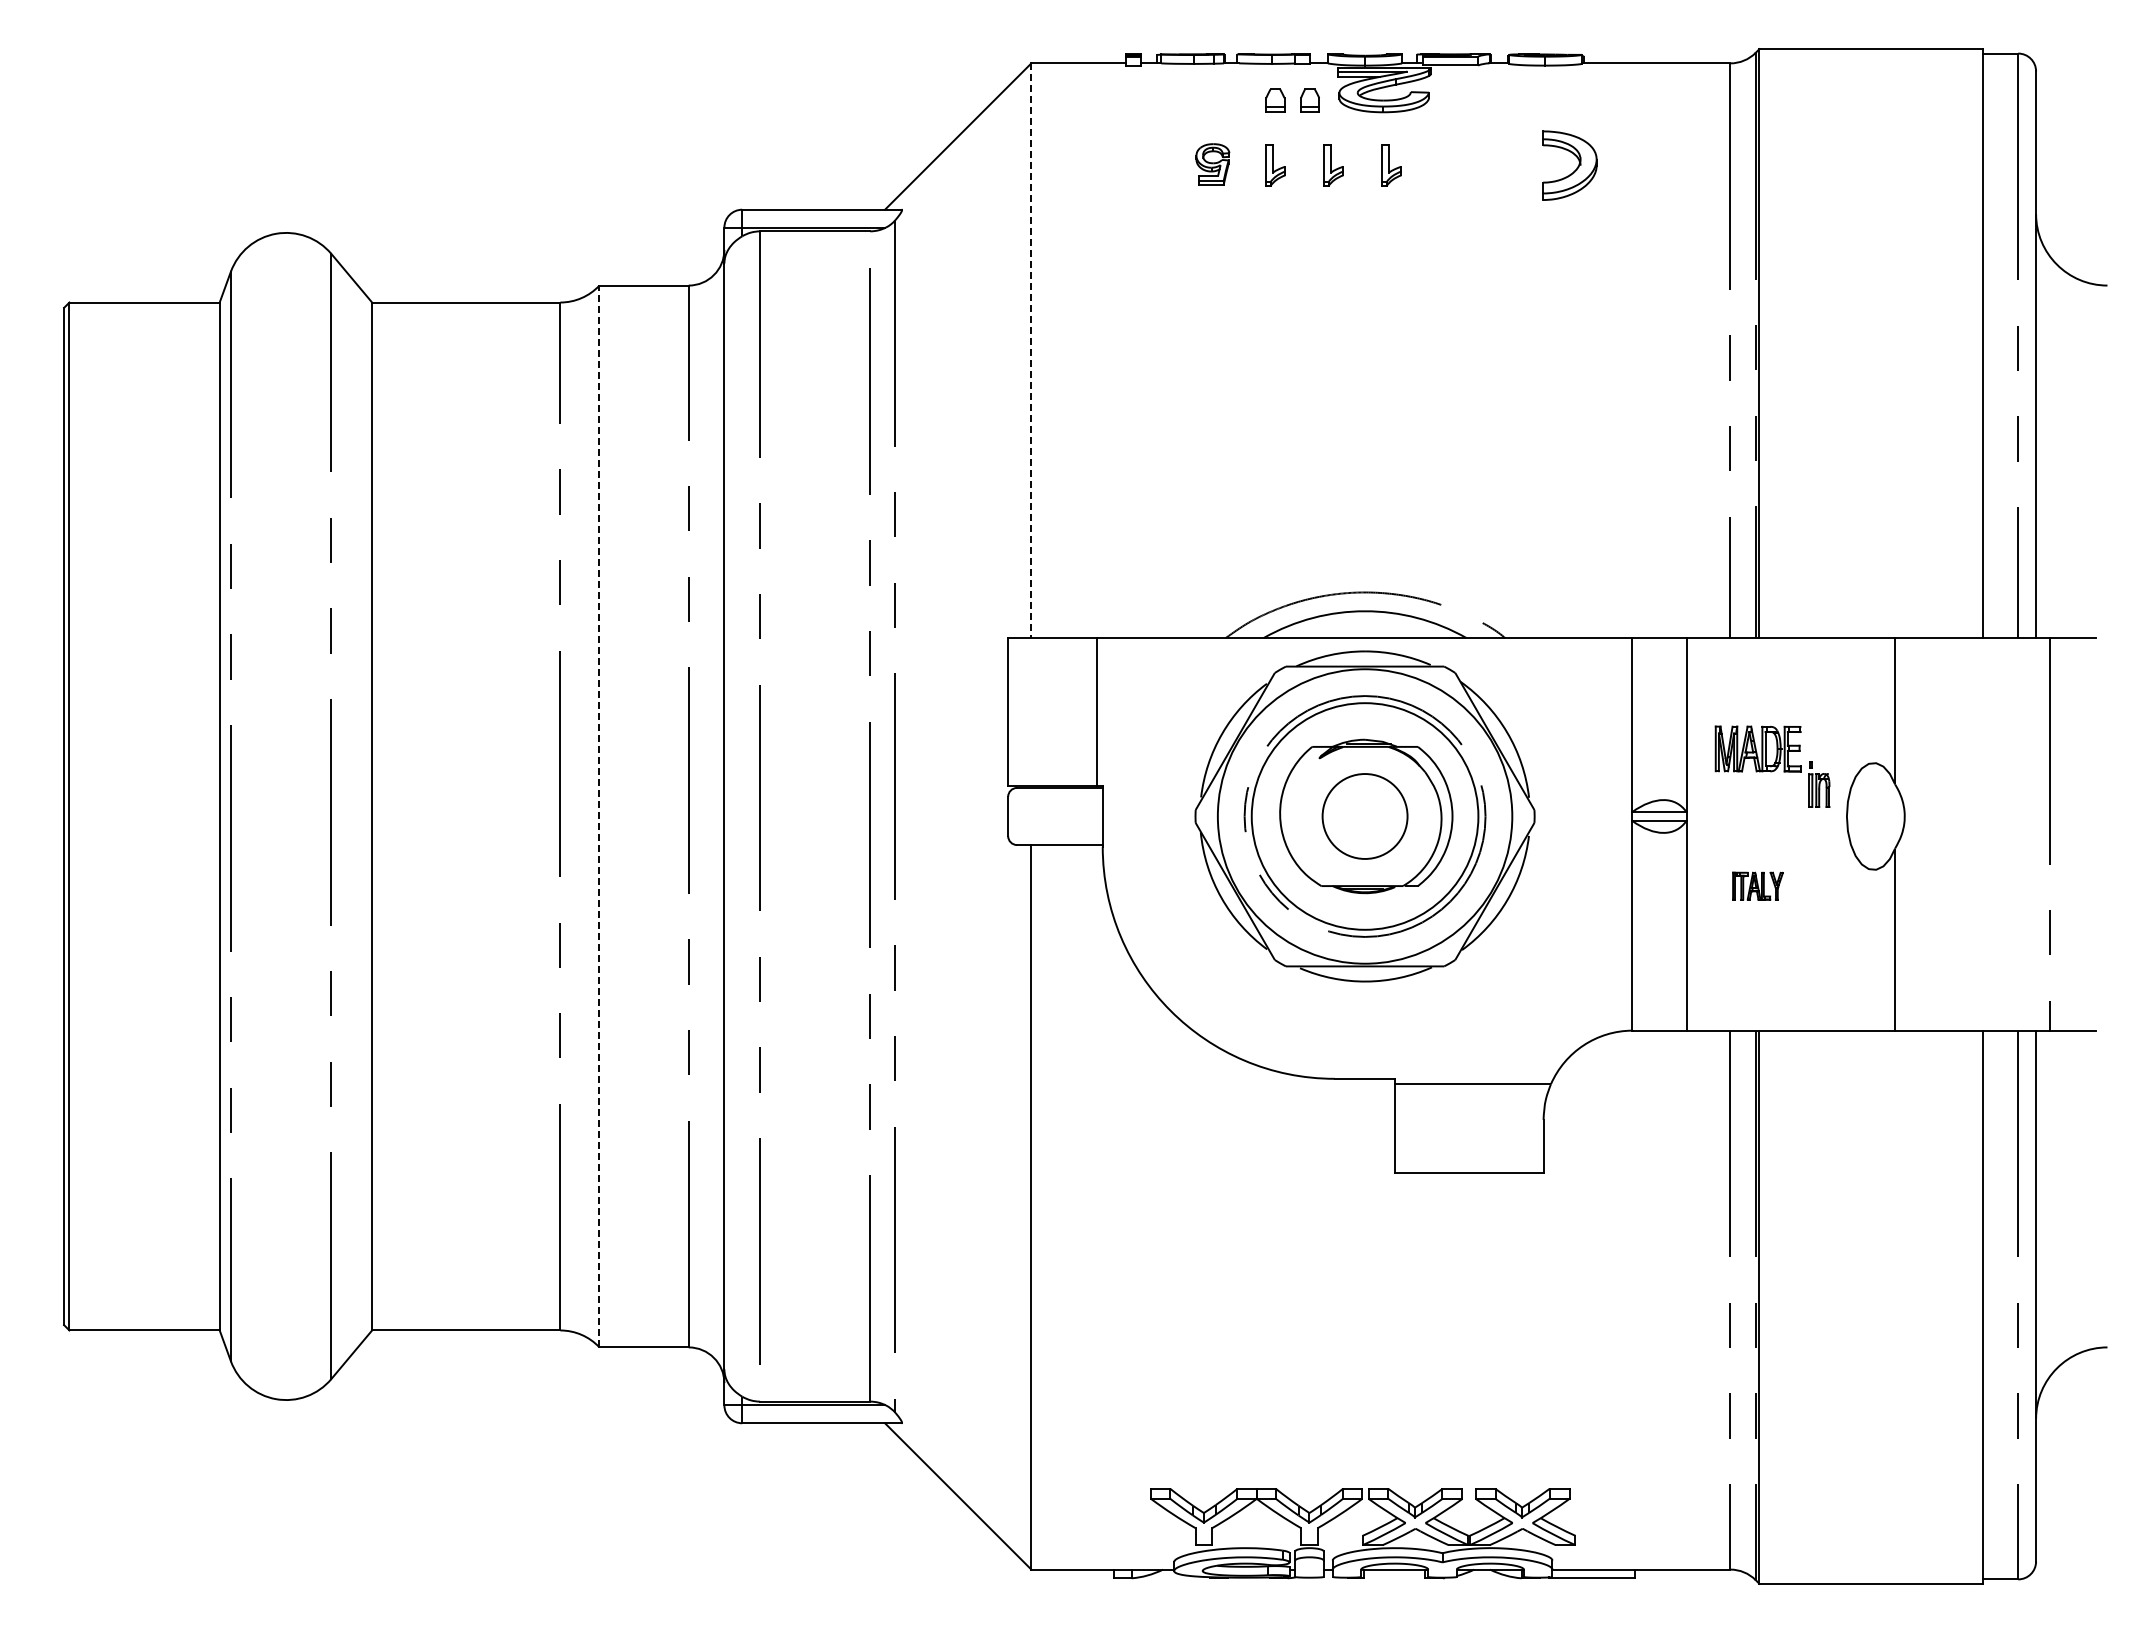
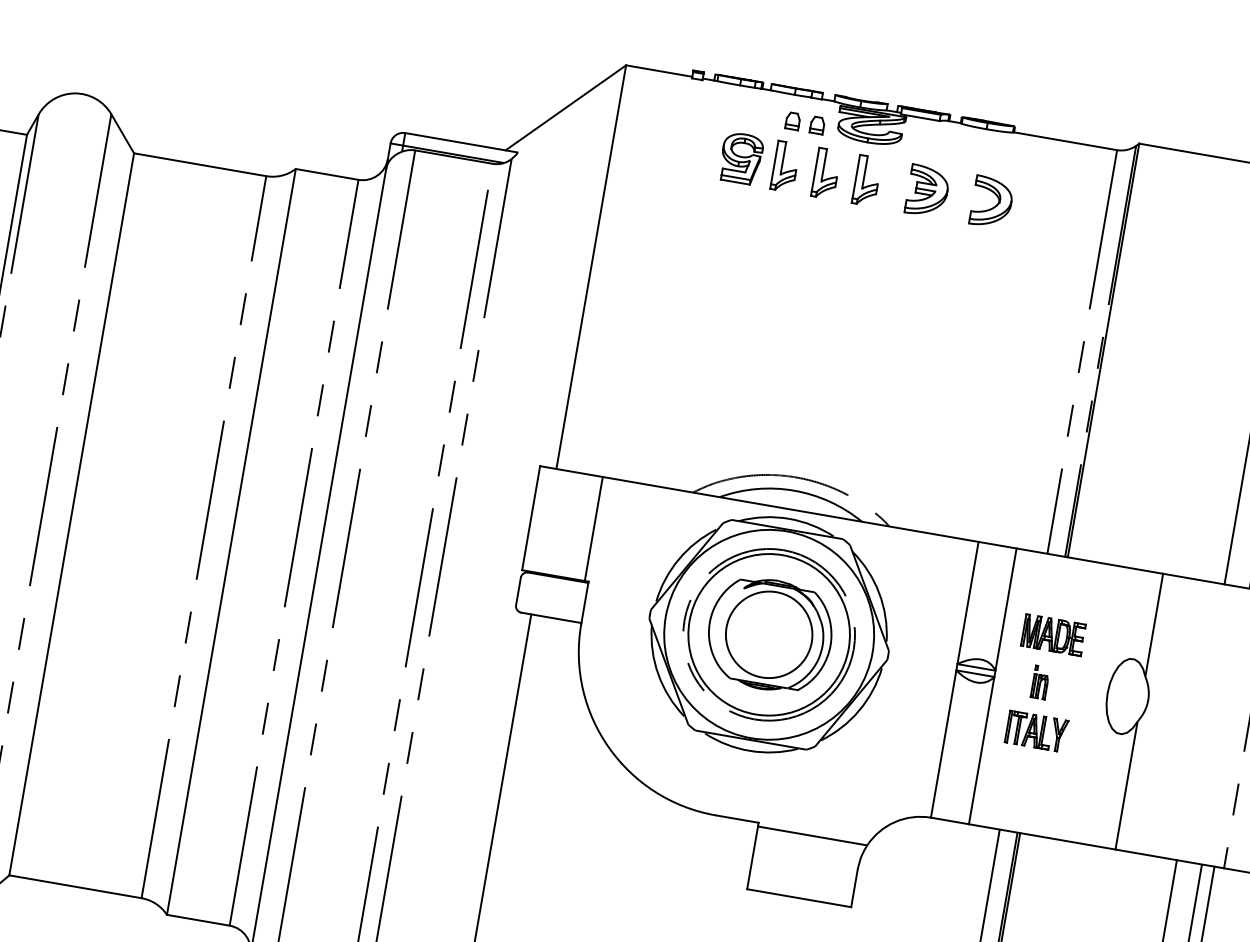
part: (1212, 164) -> (741, 158), size x1.67
part: (1275, 165) -> (785, 166), size x1.67
part: (1333, 165) -> (825, 173), size x1.67
part: (1391, 165) -> (866, 180), size x1.67
part: (1478, 165) -> (927, 191), added
line: (1031, 351) -> (591, 267), dashed -> solid
part: (1819, 784) -> (1040, 682), moved
line: (599, 816) -> (231, 541), dashed -> solid
circle: (1364, 816) -> (768, 634), size x1.43
part: (1757, 885) -> (1036, 730), size x1.67

